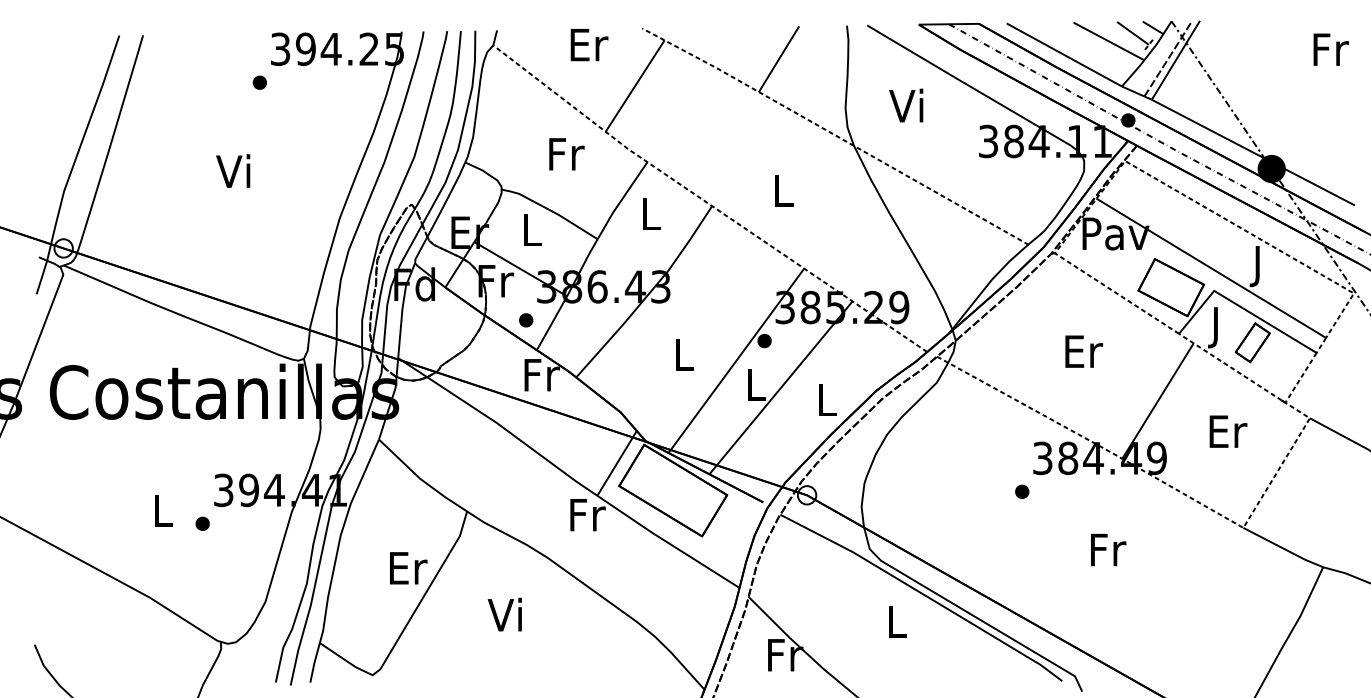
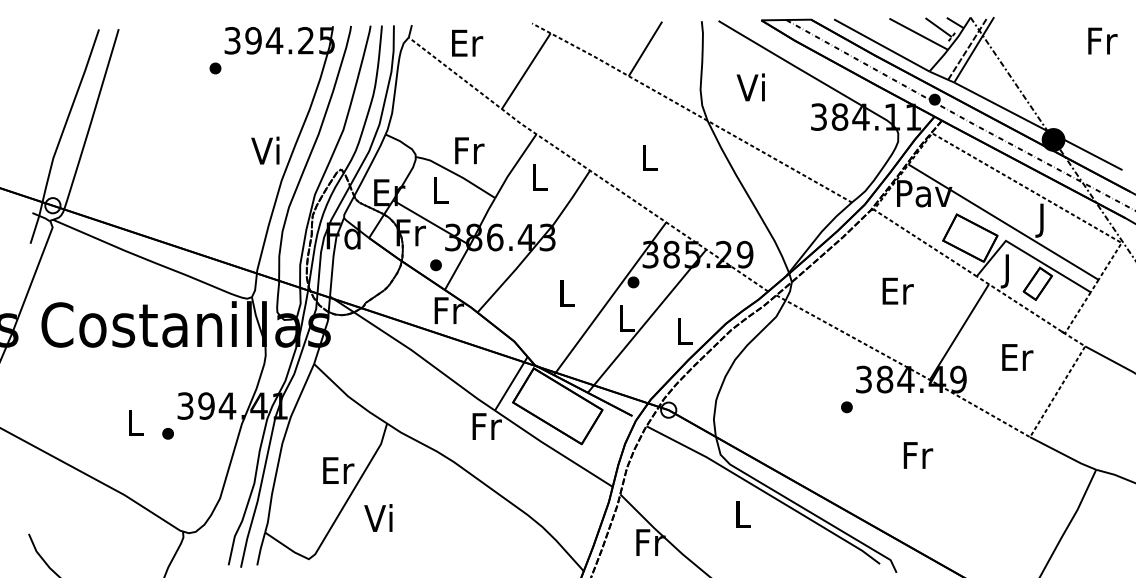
text: (589, 44) -> (467, 42), moved
text: (566, 154) -> (469, 150), moved
text: (233, 170) -> (265, 150), moved
text: (505, 614) -> (378, 517), moved

